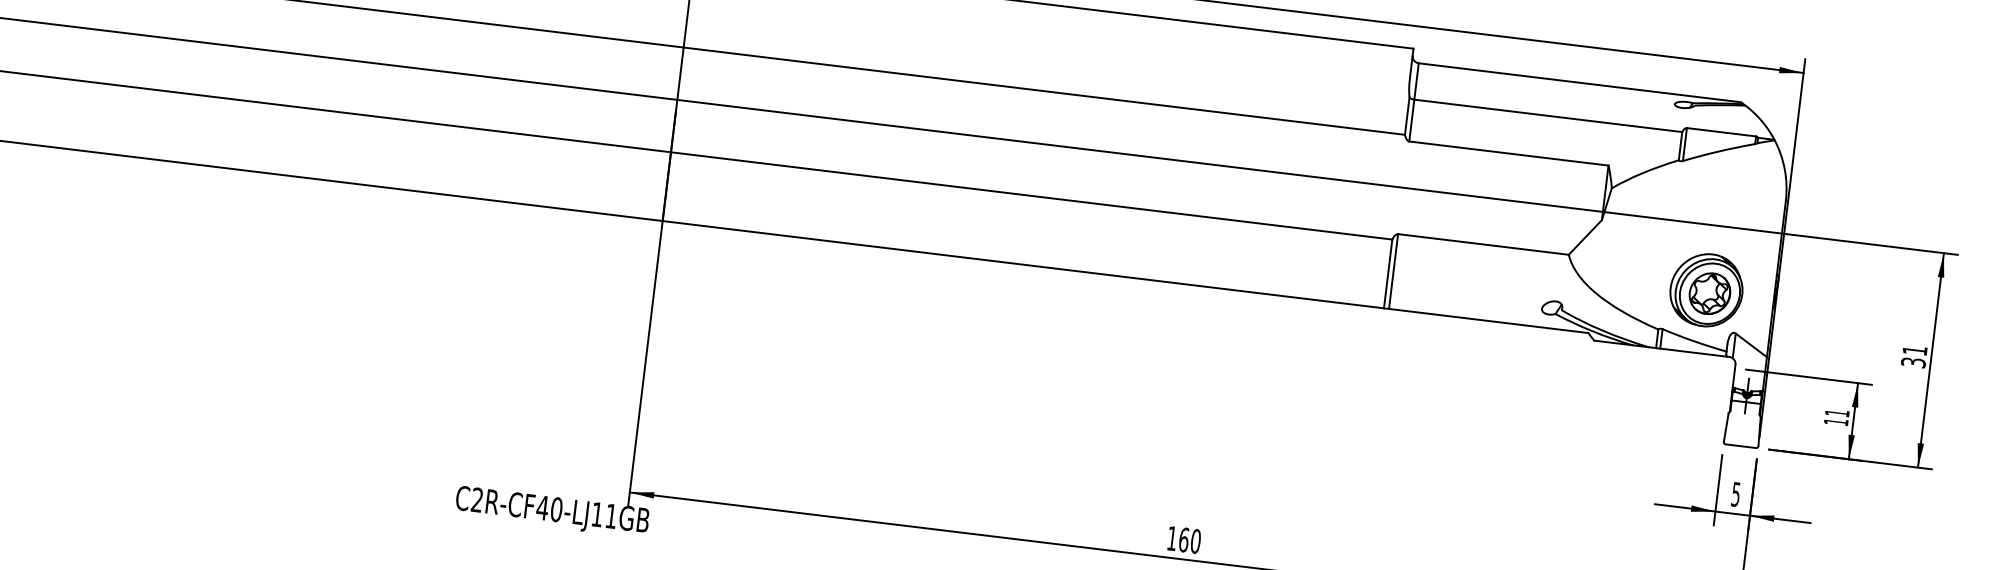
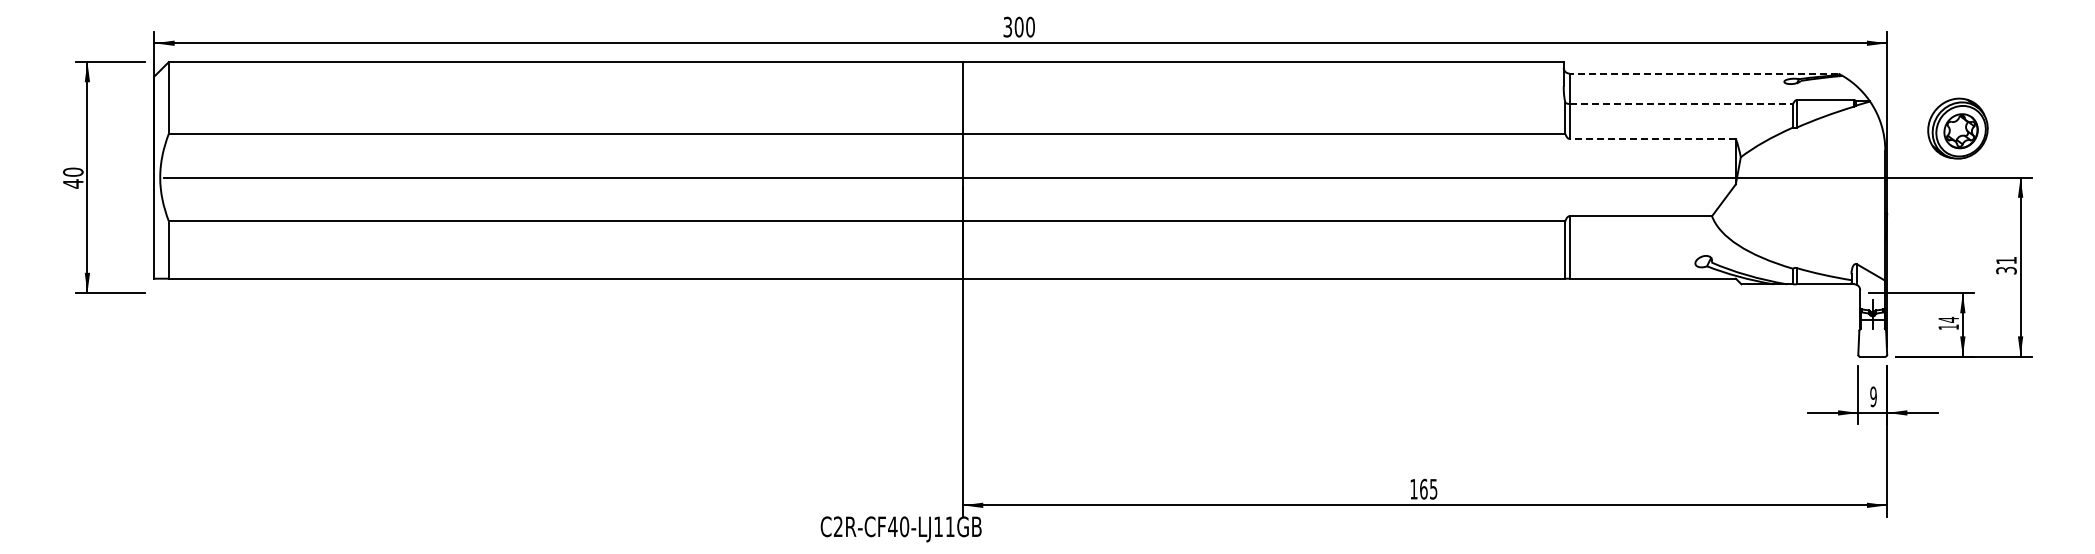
line: (1579, 82) -> (1703, 73), solid -> dashed
line: (1548, 115) -> (1681, 103), solid -> dashed
line: (1508, 153) -> (1652, 138), solid -> dashed
part: (1706, 289) -> (1957, 128), moved
text: (1837, 412) -> (1948, 319), 11 -> 14
text: (1736, 494) -> (1873, 396), 5 -> 9
text: (1195, 540) -> (1433, 488), 160 -> 165

